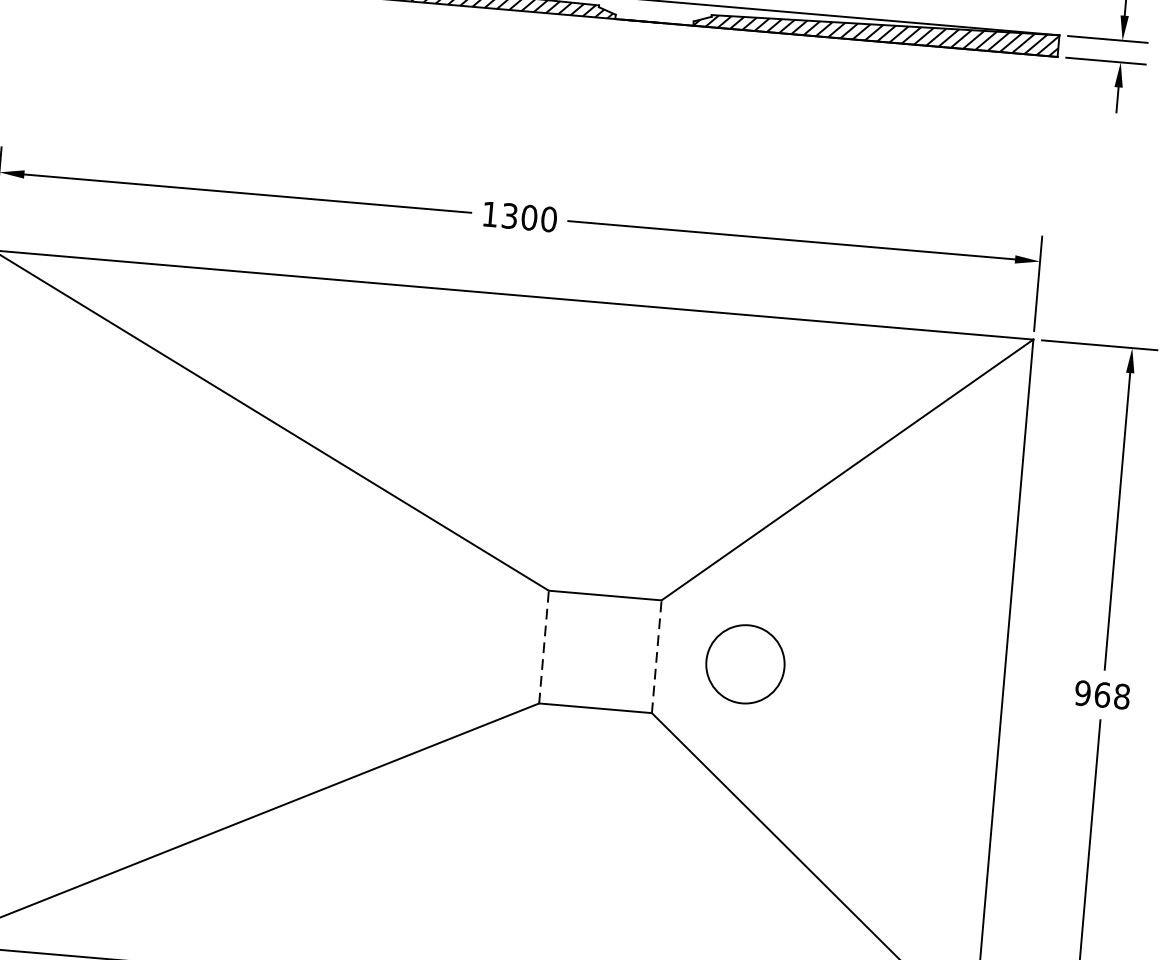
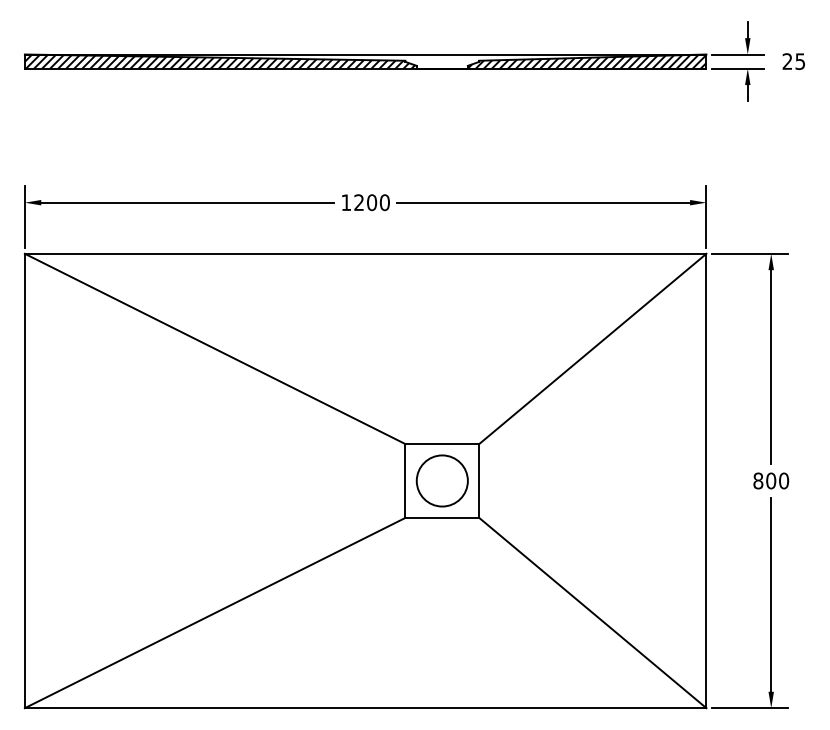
text: (508, 215) -> (358, 202), 1300 -> 1200
line: (544, 646) -> (405, 480), dashed -> solid
line: (657, 656) -> (479, 480), dashed -> solid
circle: (744, 663) -> (441, 480), moved
text: (1103, 694) -> (771, 480), 968 -> 800

